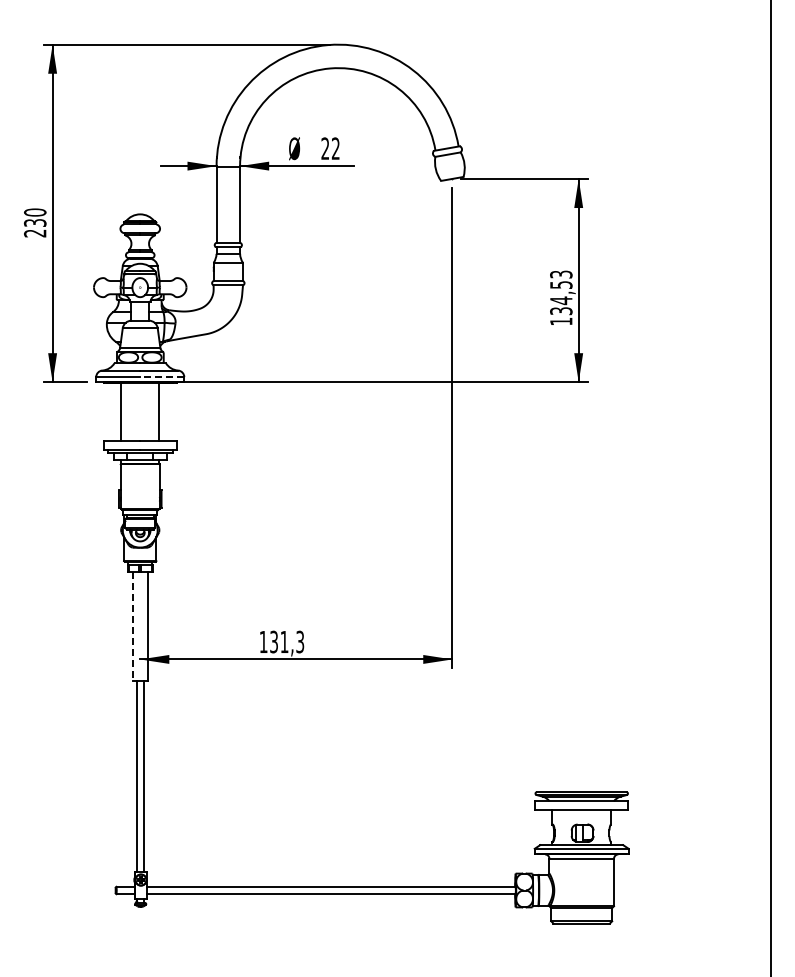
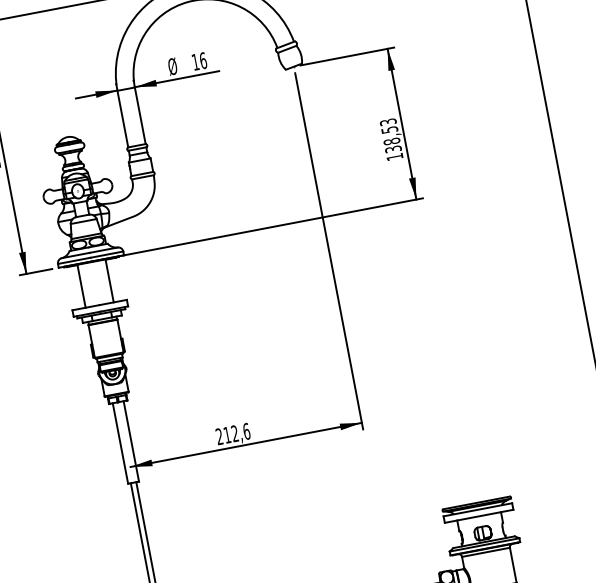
text: (330, 148) -> (199, 61), 22 -> 16
text: (561, 300) -> (392, 141), 134,53 -> 138,53
line: (161, 377) -> (106, 255), dashed -> solid
line: (132, 626) -> (120, 443), dashed -> solid
text: (281, 641) -> (232, 433), 131,3 -> 212,6

